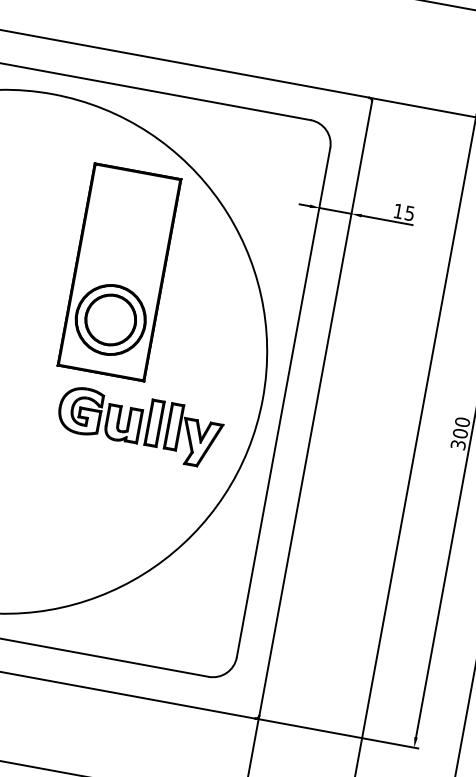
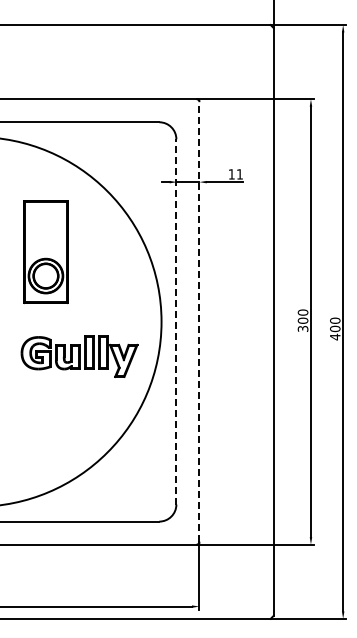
text: (409, 213) -> (239, 174), 15 -> 11
part: (119, 271) -> (45, 251), size x0.7
line: (283, 402) -> (176, 321), solid -> dashed
line: (315, 408) -> (199, 321), solid -> dashed

